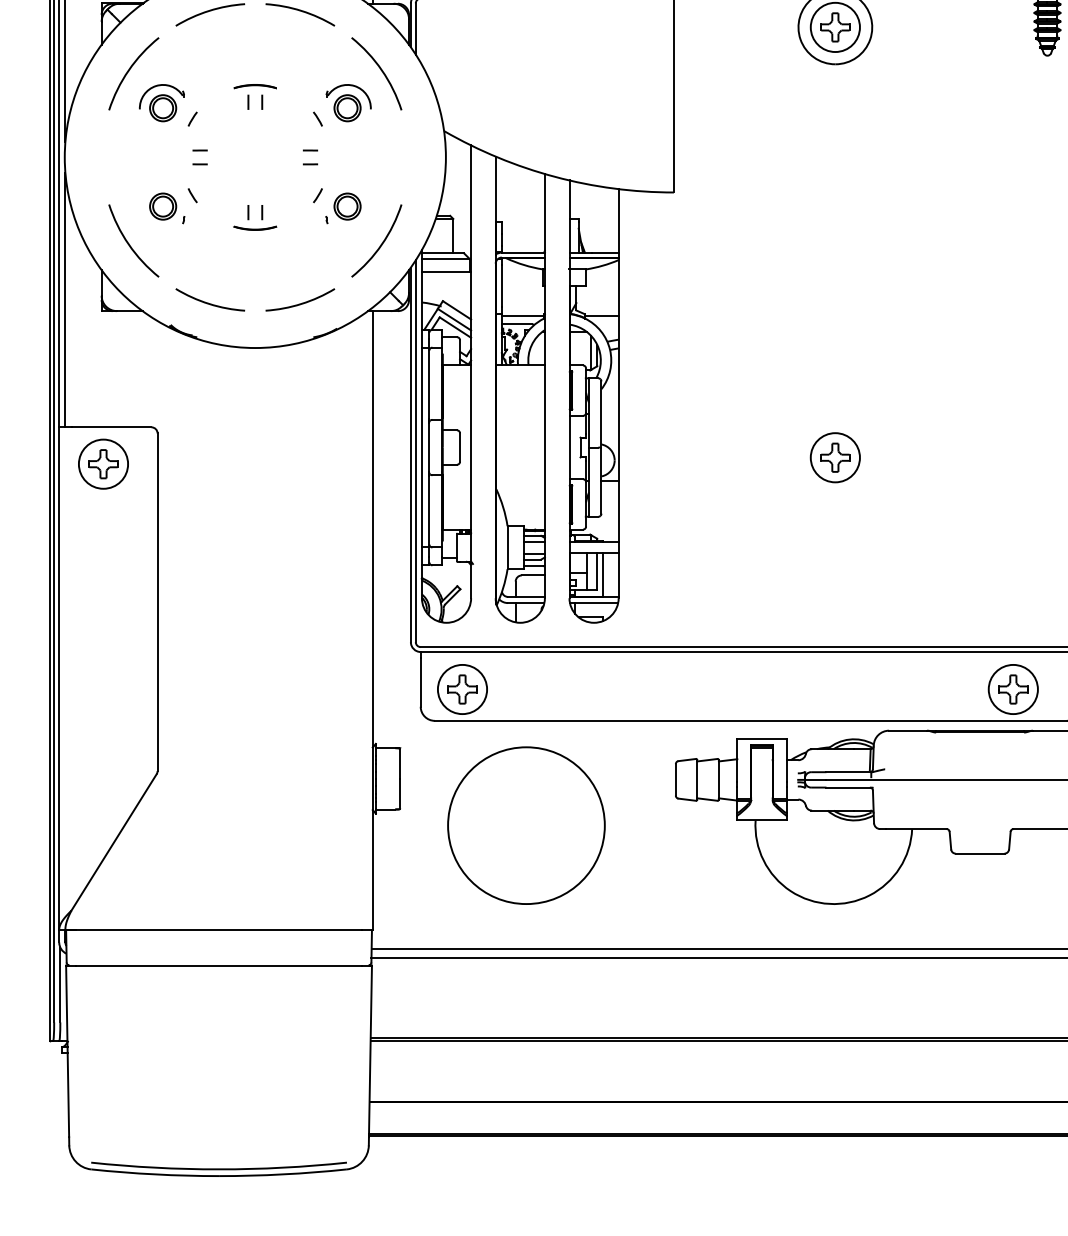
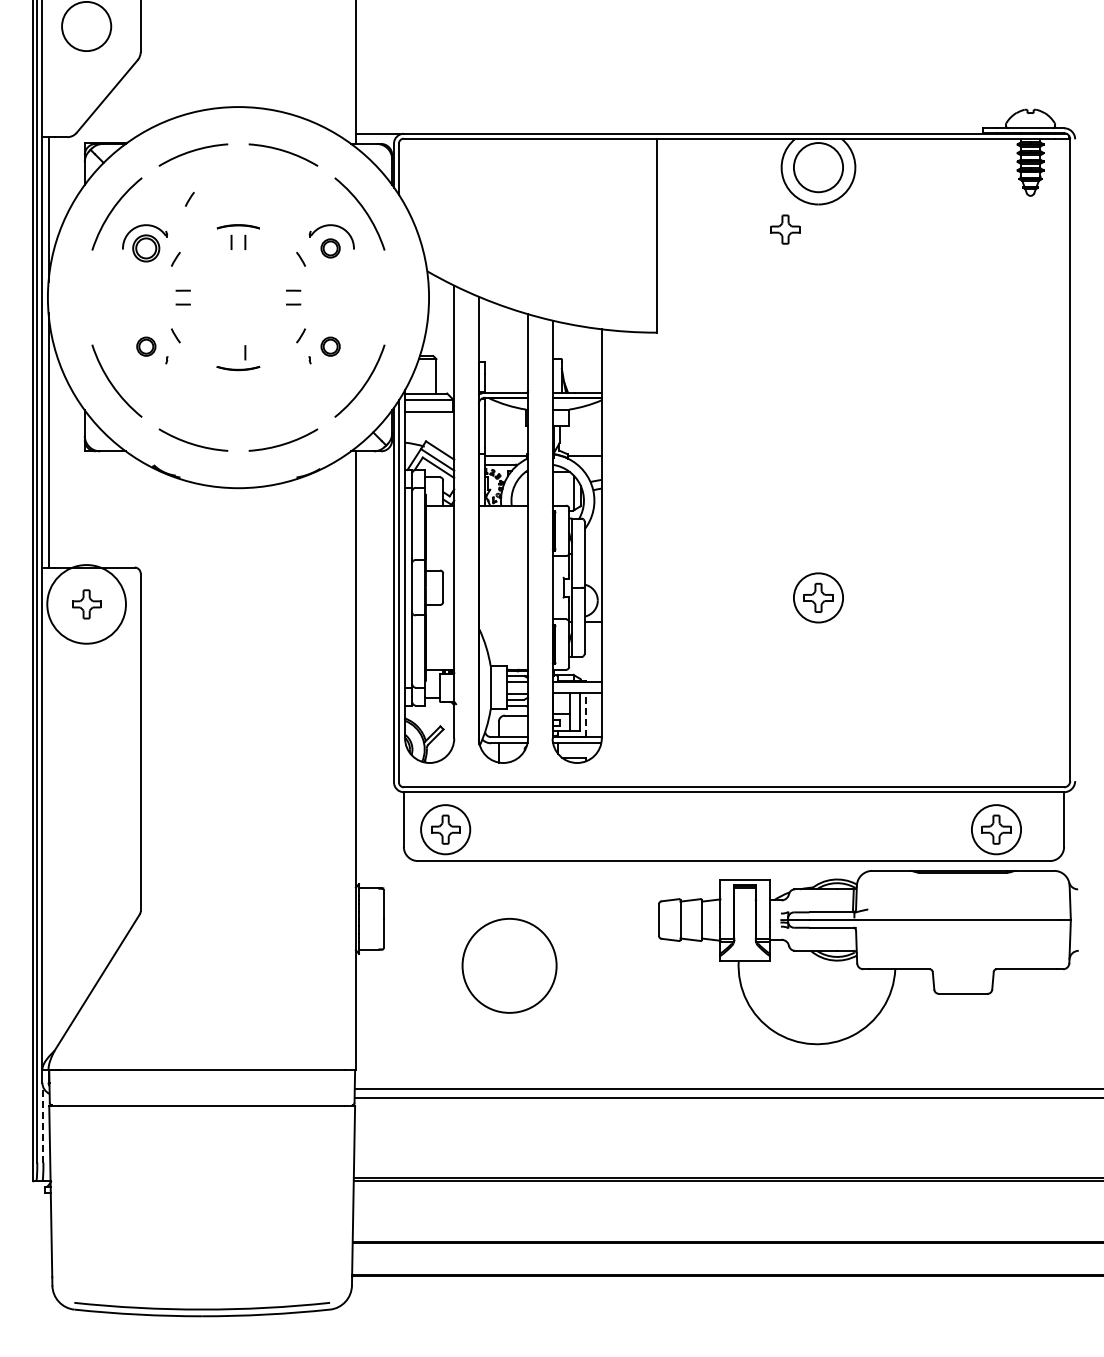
part: (835, 27) -> (785, 229), moved
line: (206, 58) -> (189, 198), added
part: (347, 108) -> (330, 248), size x0.7
part: (163, 206) -> (146, 346), size x0.7
part: (347, 206) -> (330, 346), size x0.7
line: (248, 212) -> (231, 352), removed
circle: (103, 463) -> (86, 603), size x1.6
line: (602, 575) -> (585, 715), solid -> dashed
circle: (526, 825) -> (509, 965), size x0.6
line: (60, 984) -> (43, 1124), solid -> dashed

